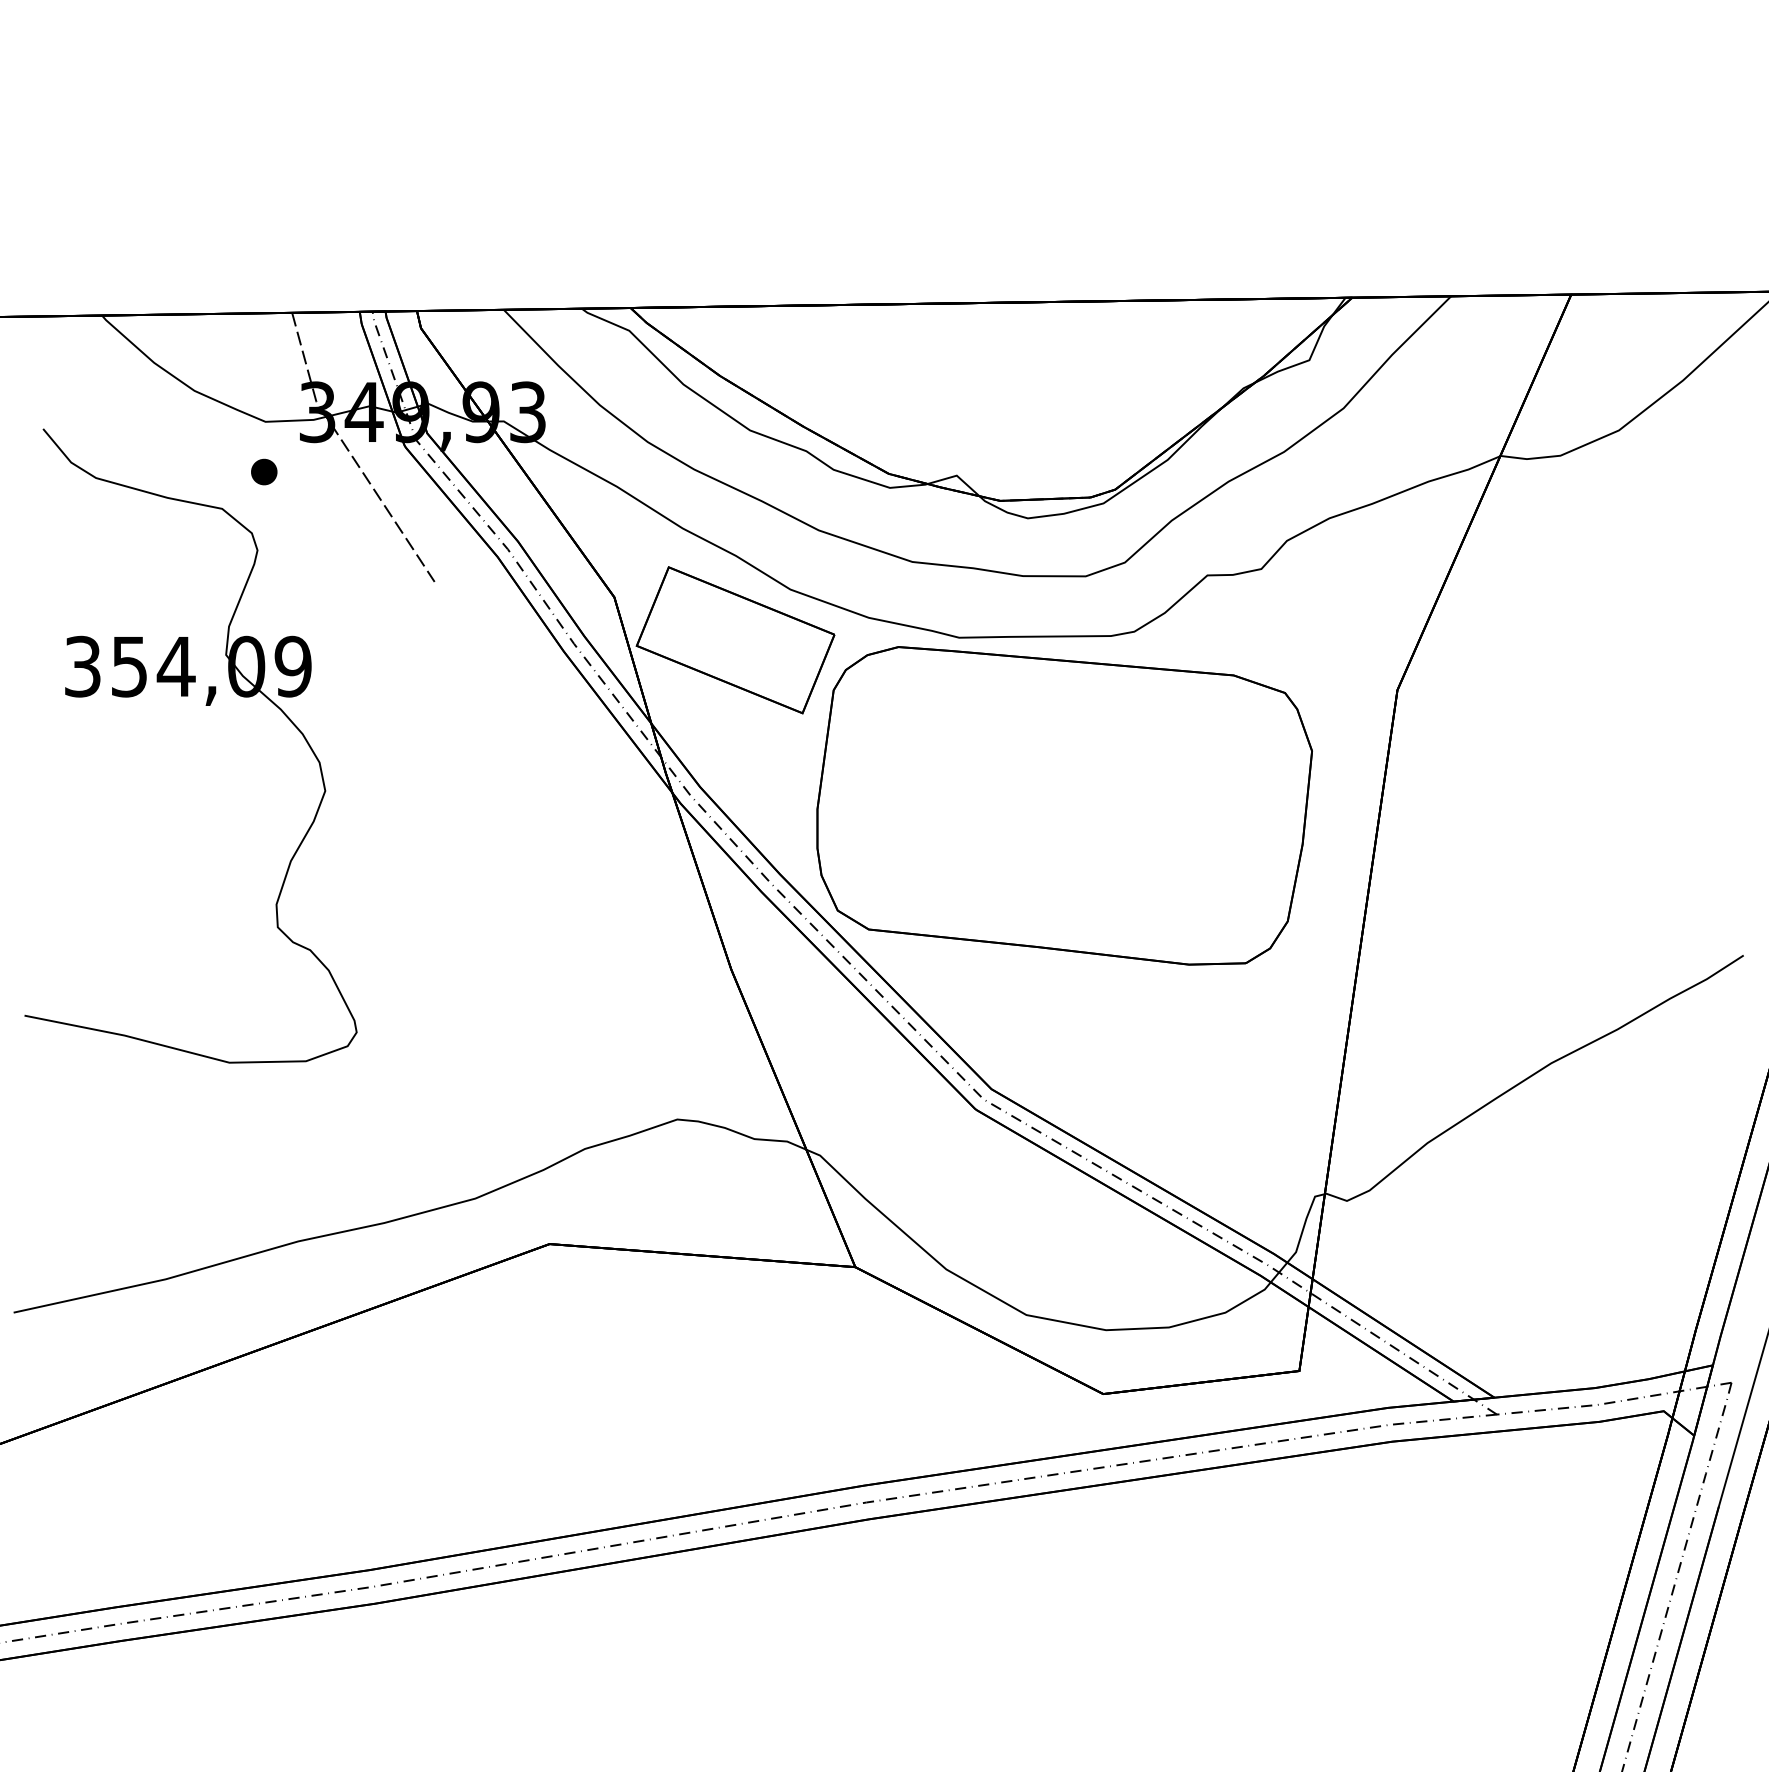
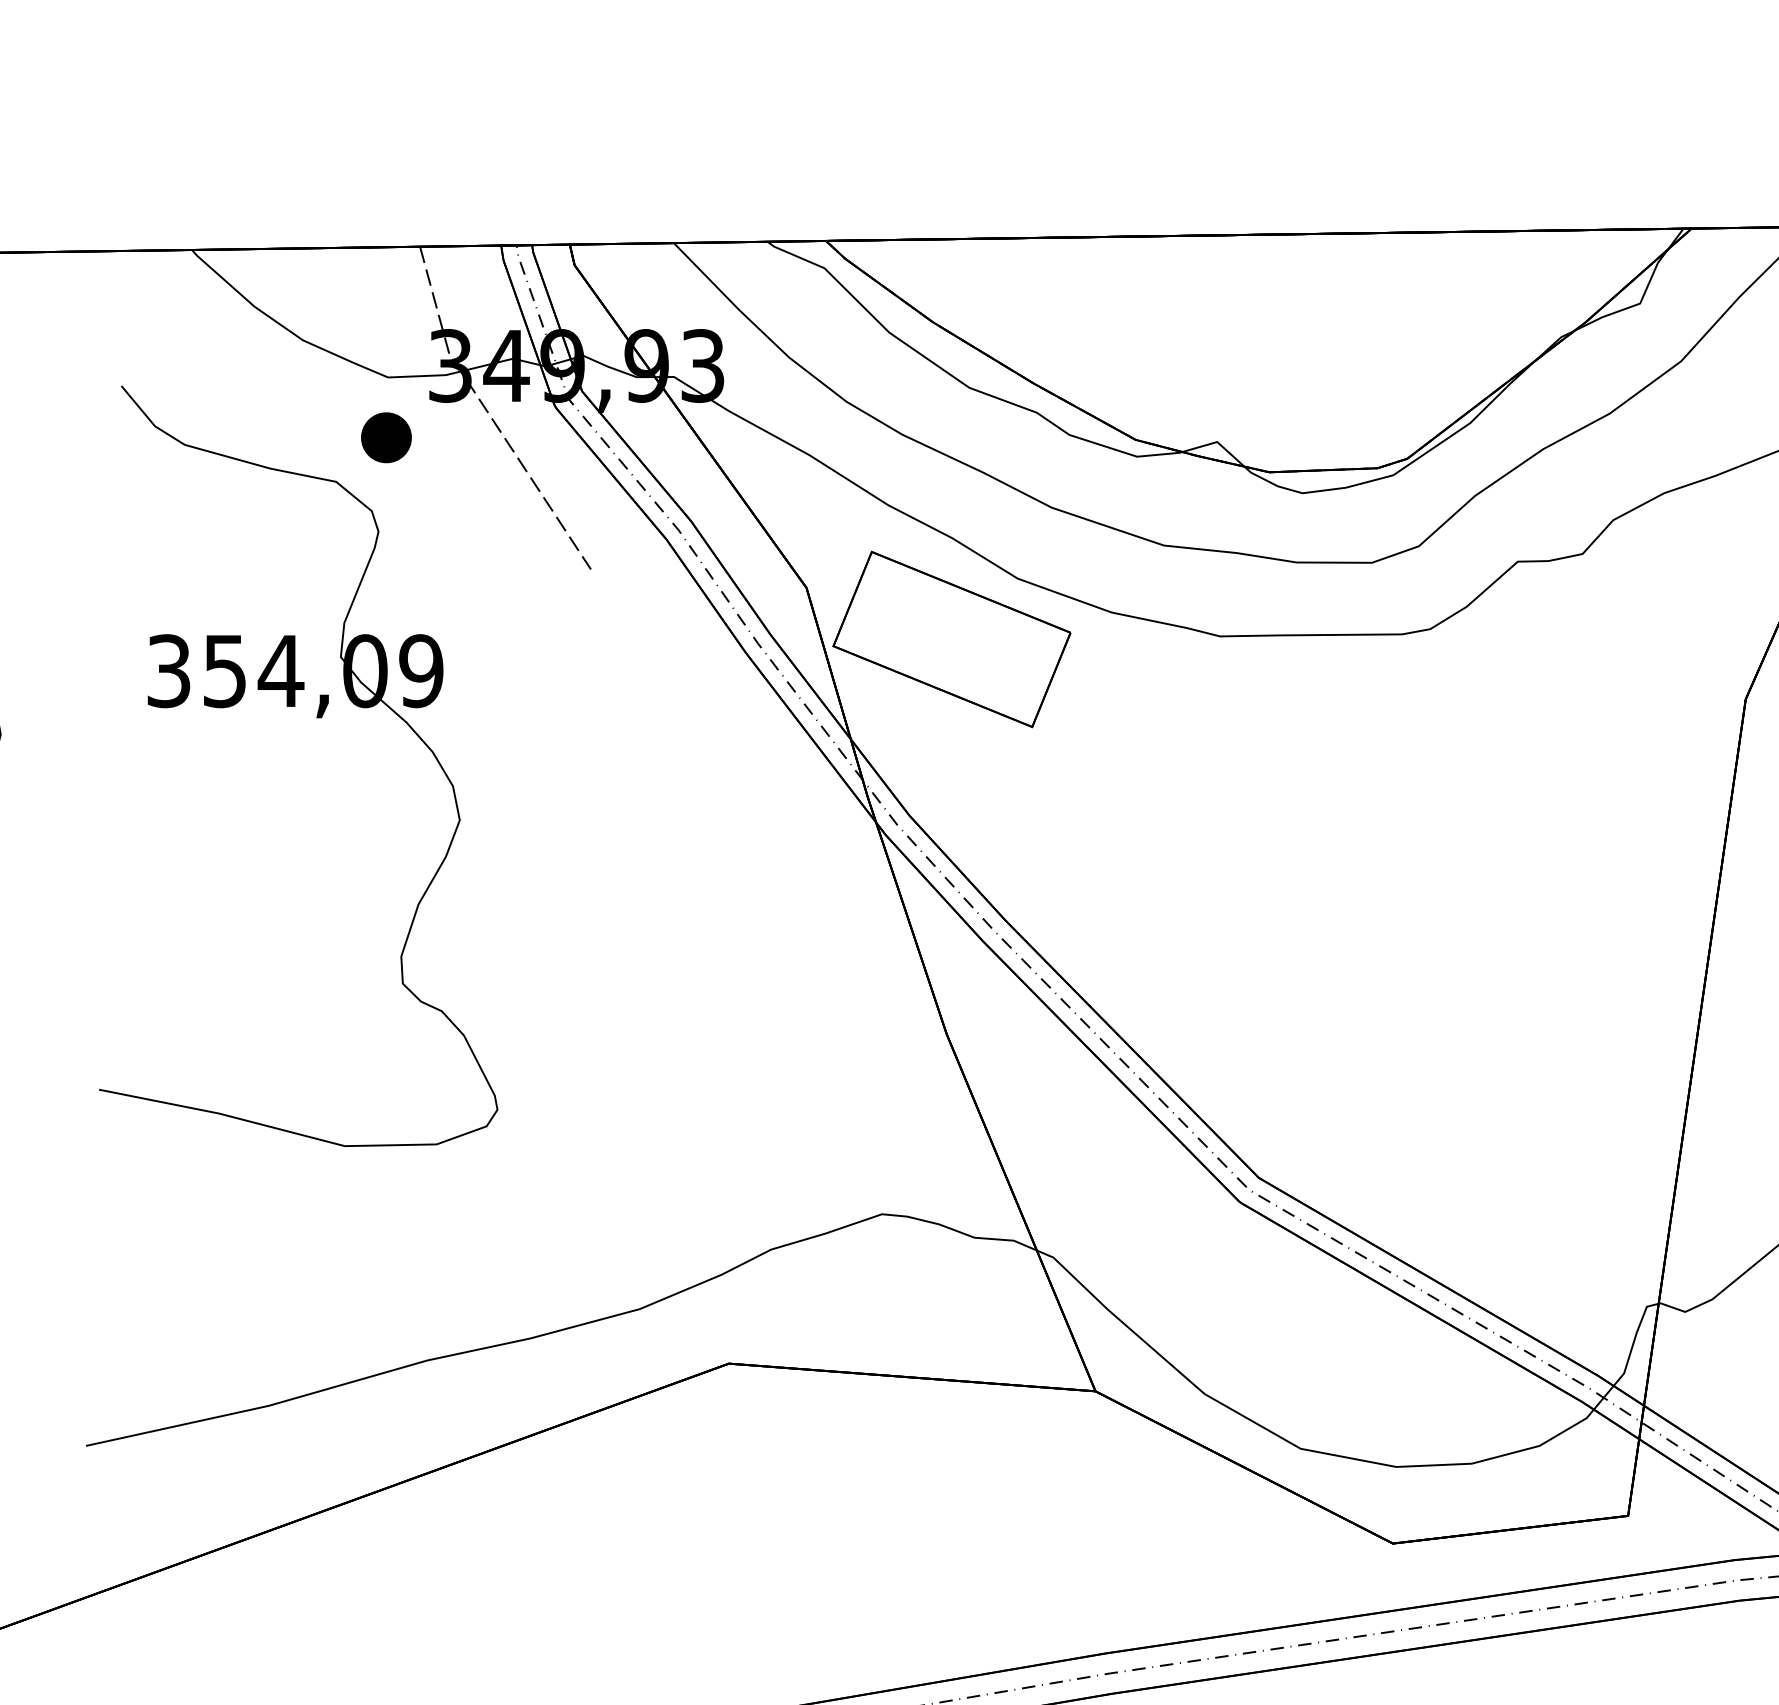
part: (264, 471) -> (386, 437), size x1.6
part: (1064, 805) -> (1346, 837), removed

